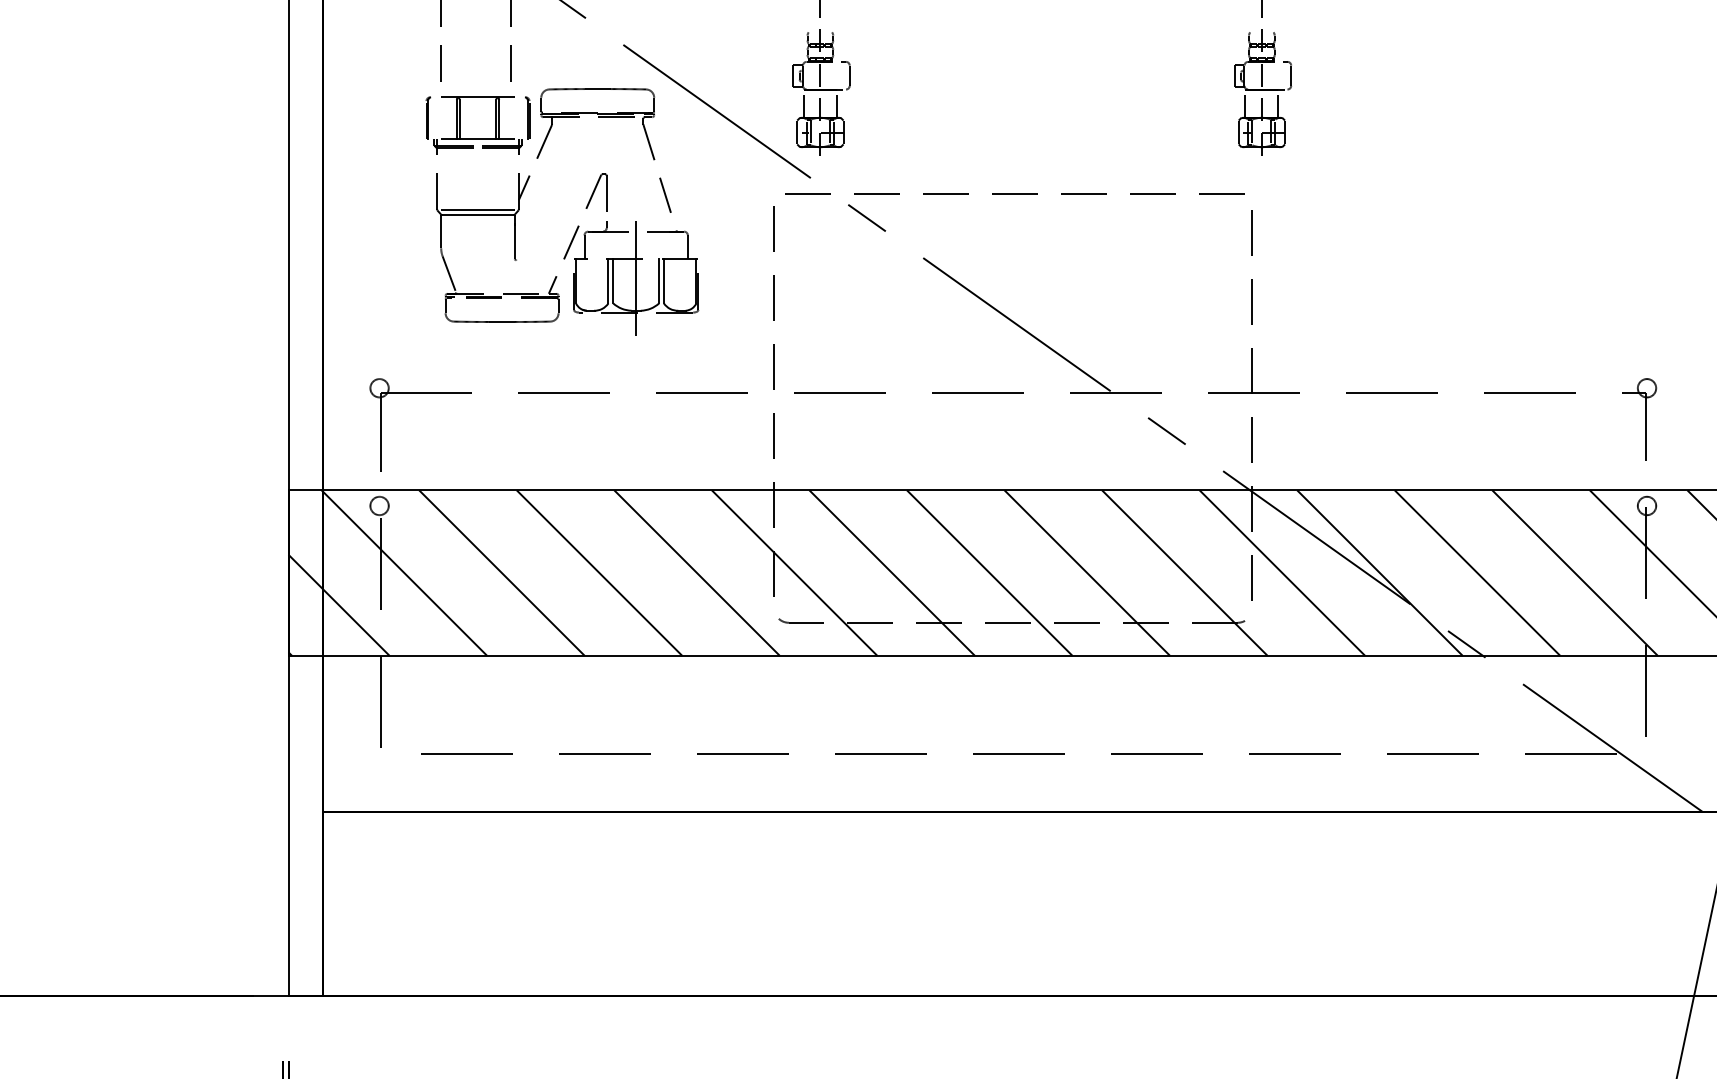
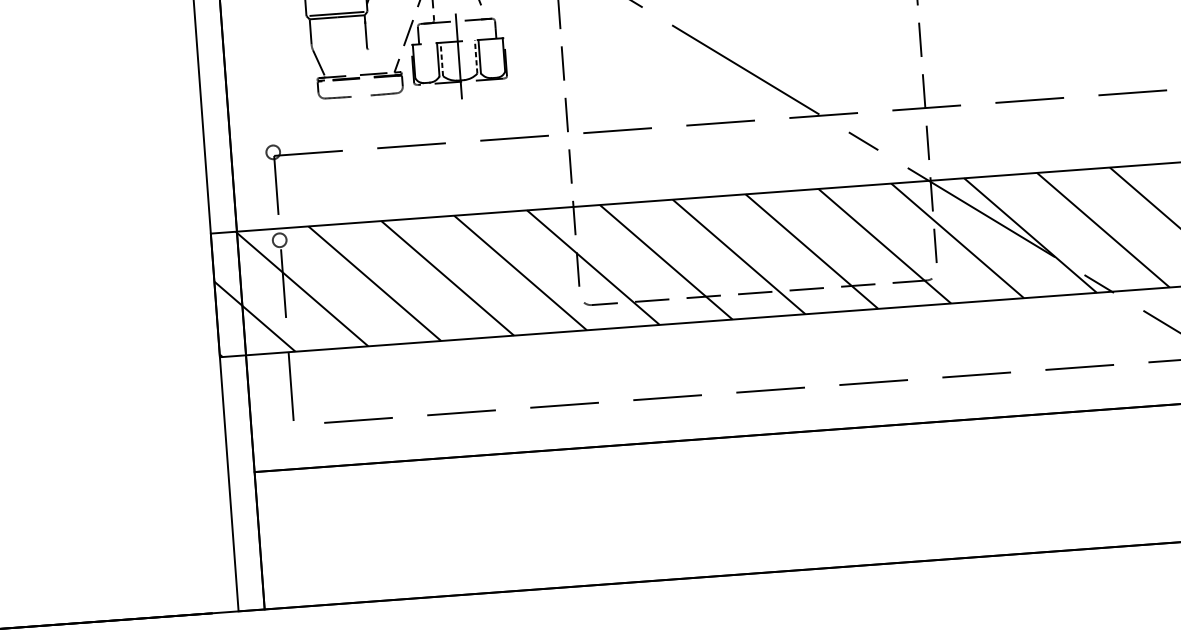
line: (613, 280) -> (442, 59), solid -> dashed
line: (659, 280) -> (476, 56), solid -> dashed
line: (501, 321) -> (360, 95), removed

